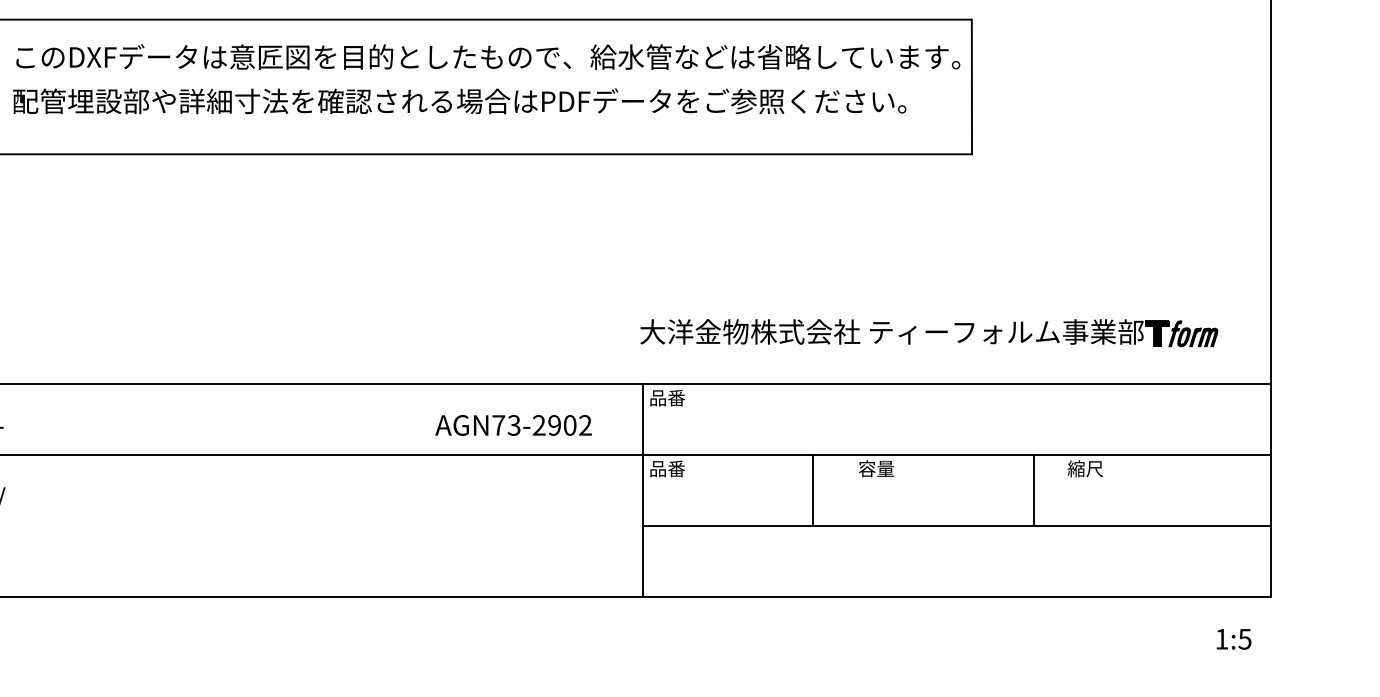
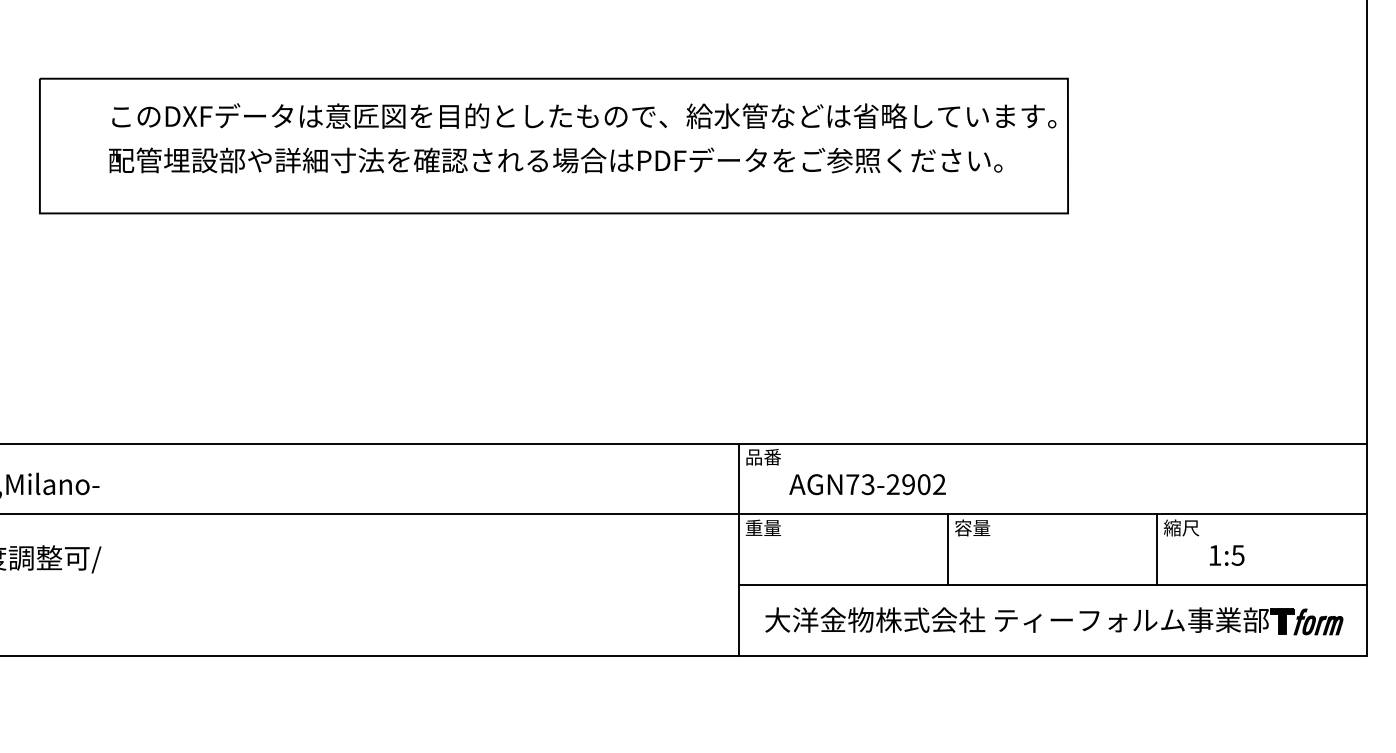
part: (929, 333) -> (1054, 621), moved
text: (513, 425) -> (867, 484), moved
text: (666, 468) -> (762, 527), 品番 -> 重量
line: (813, 490) -> (948, 549), moved
line: (1034, 490) -> (1157, 549), moved
text: (1234, 639) -> (1227, 555), moved

